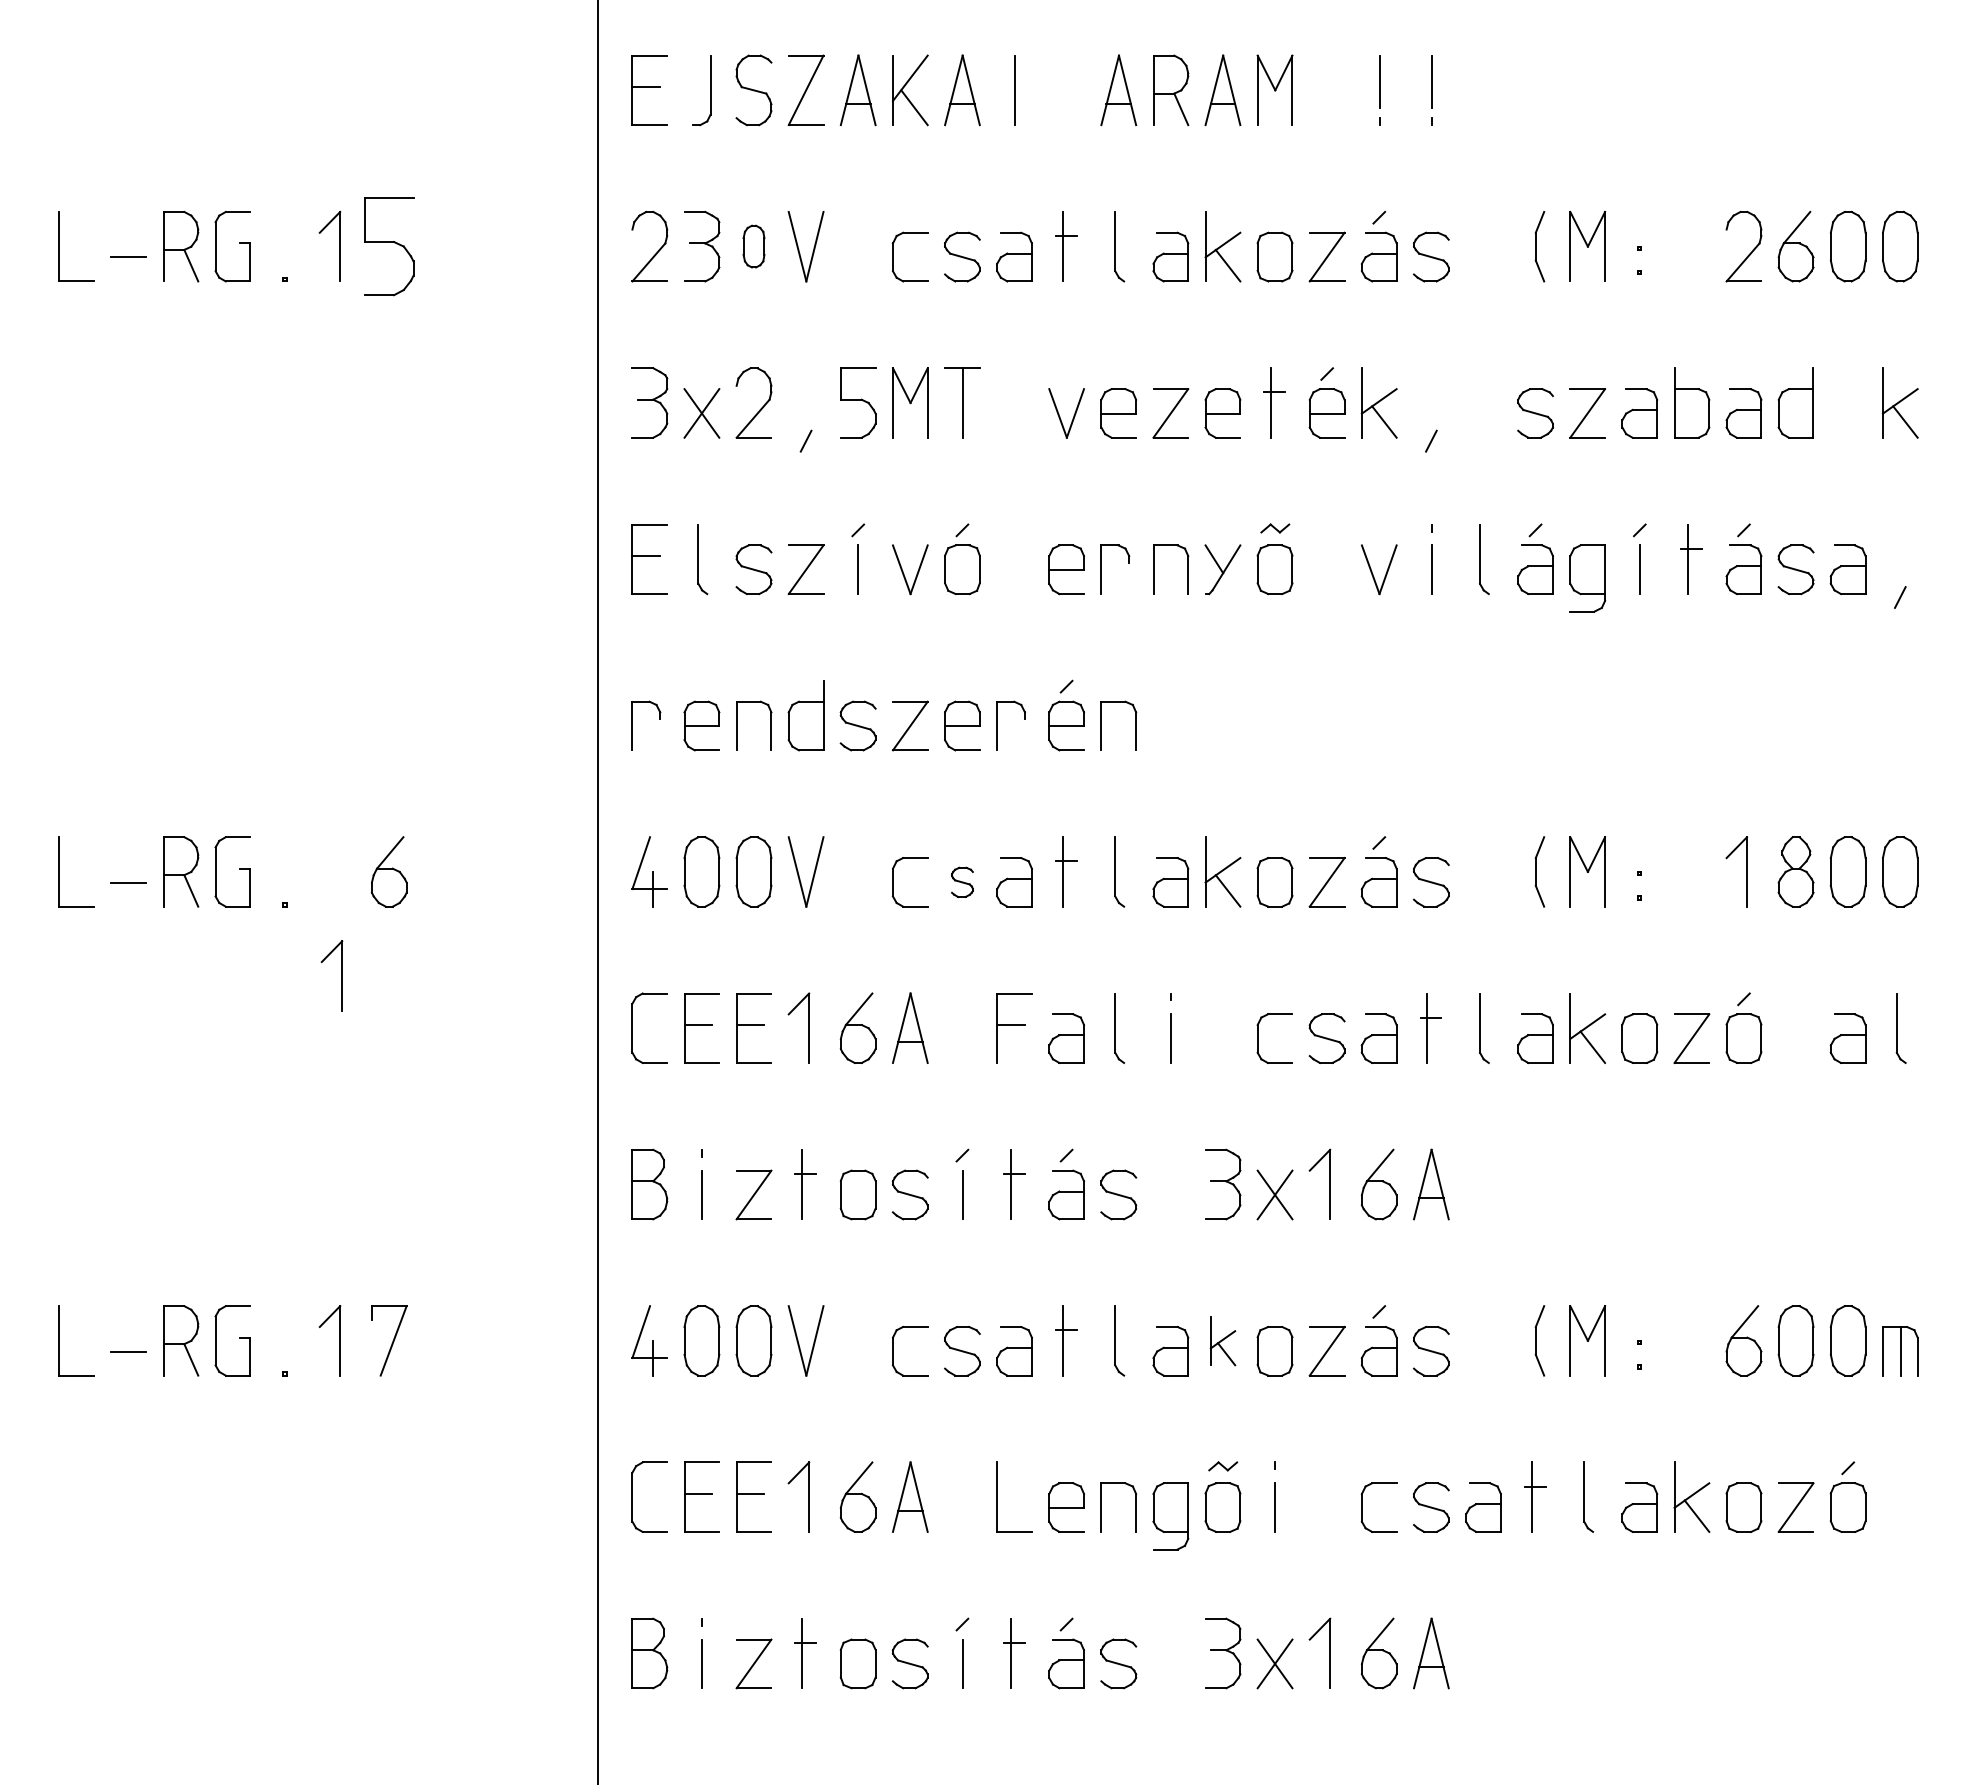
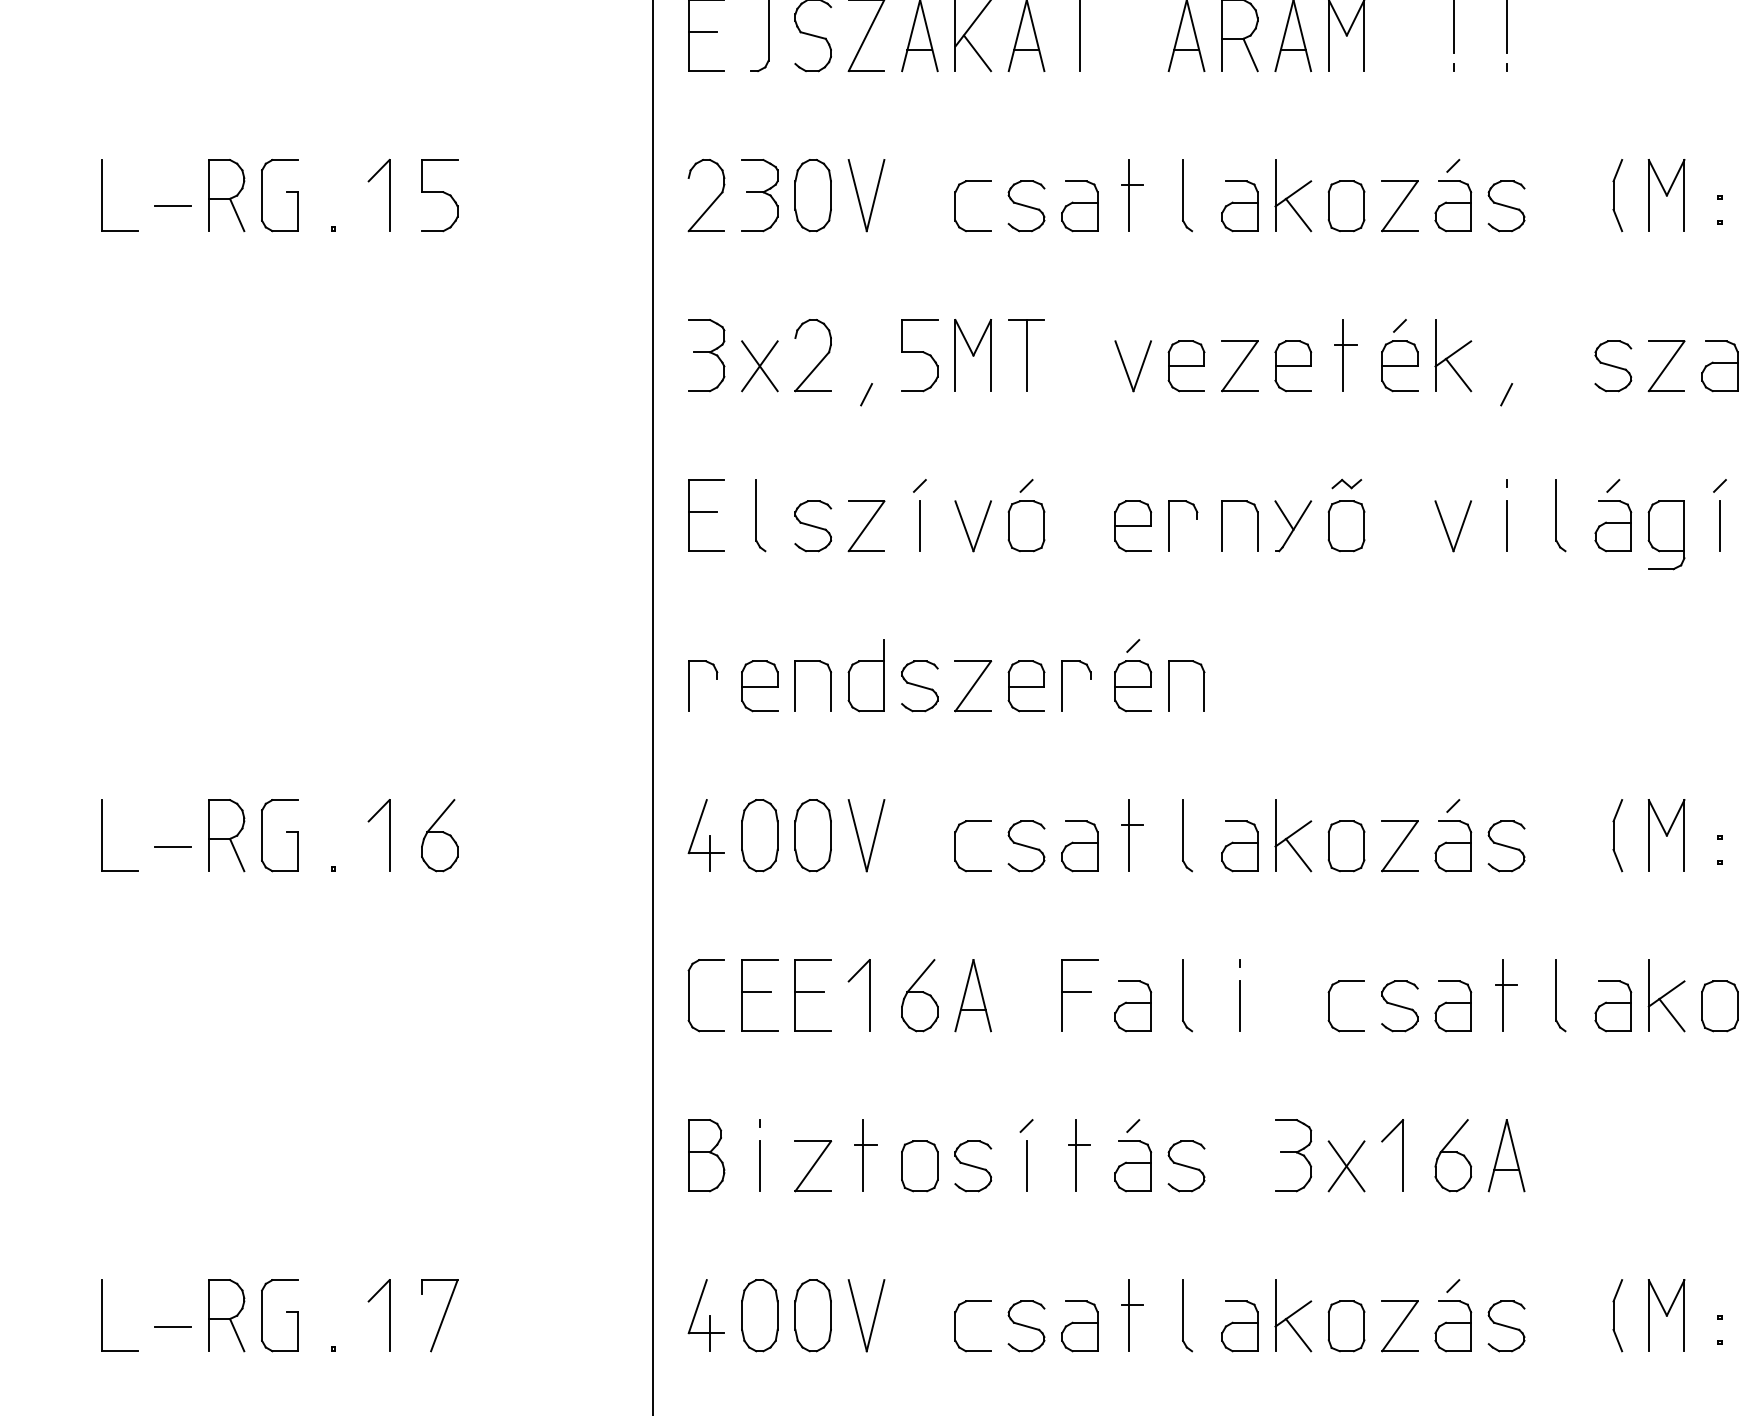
part: (389, 246) -> (440, 195), size x0.71
part: (753, 246) -> (812, 195), size x1.67
part: (962, 882) -> (1026, 846), size x1.67
part: (341, 975) -> (388, 835), moved
part: (1222, 1340) -> (1292, 1315), size x1.43

